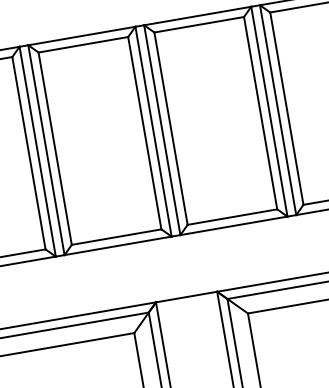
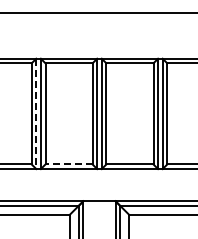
line: (38, 152) -> (36, 114), solid -> dashed
line: (117, 237) -> (69, 164), solid -> dashed

